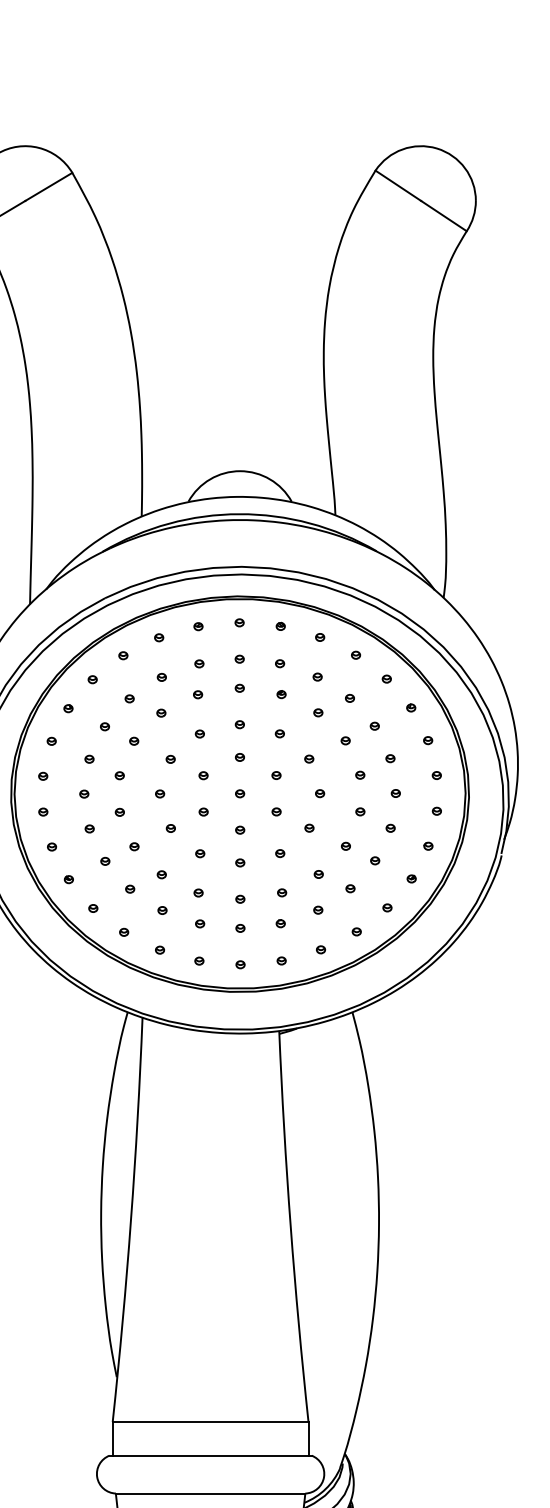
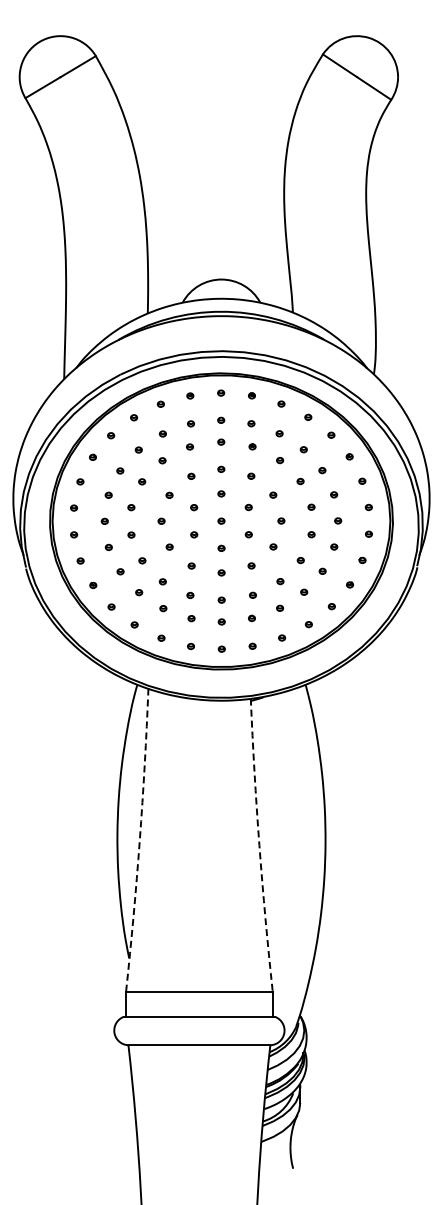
arc: (130, 1220) -> (139, 840), solid -> dashed
arc: (290, 1226) -> (259, 845), solid -> dashed

